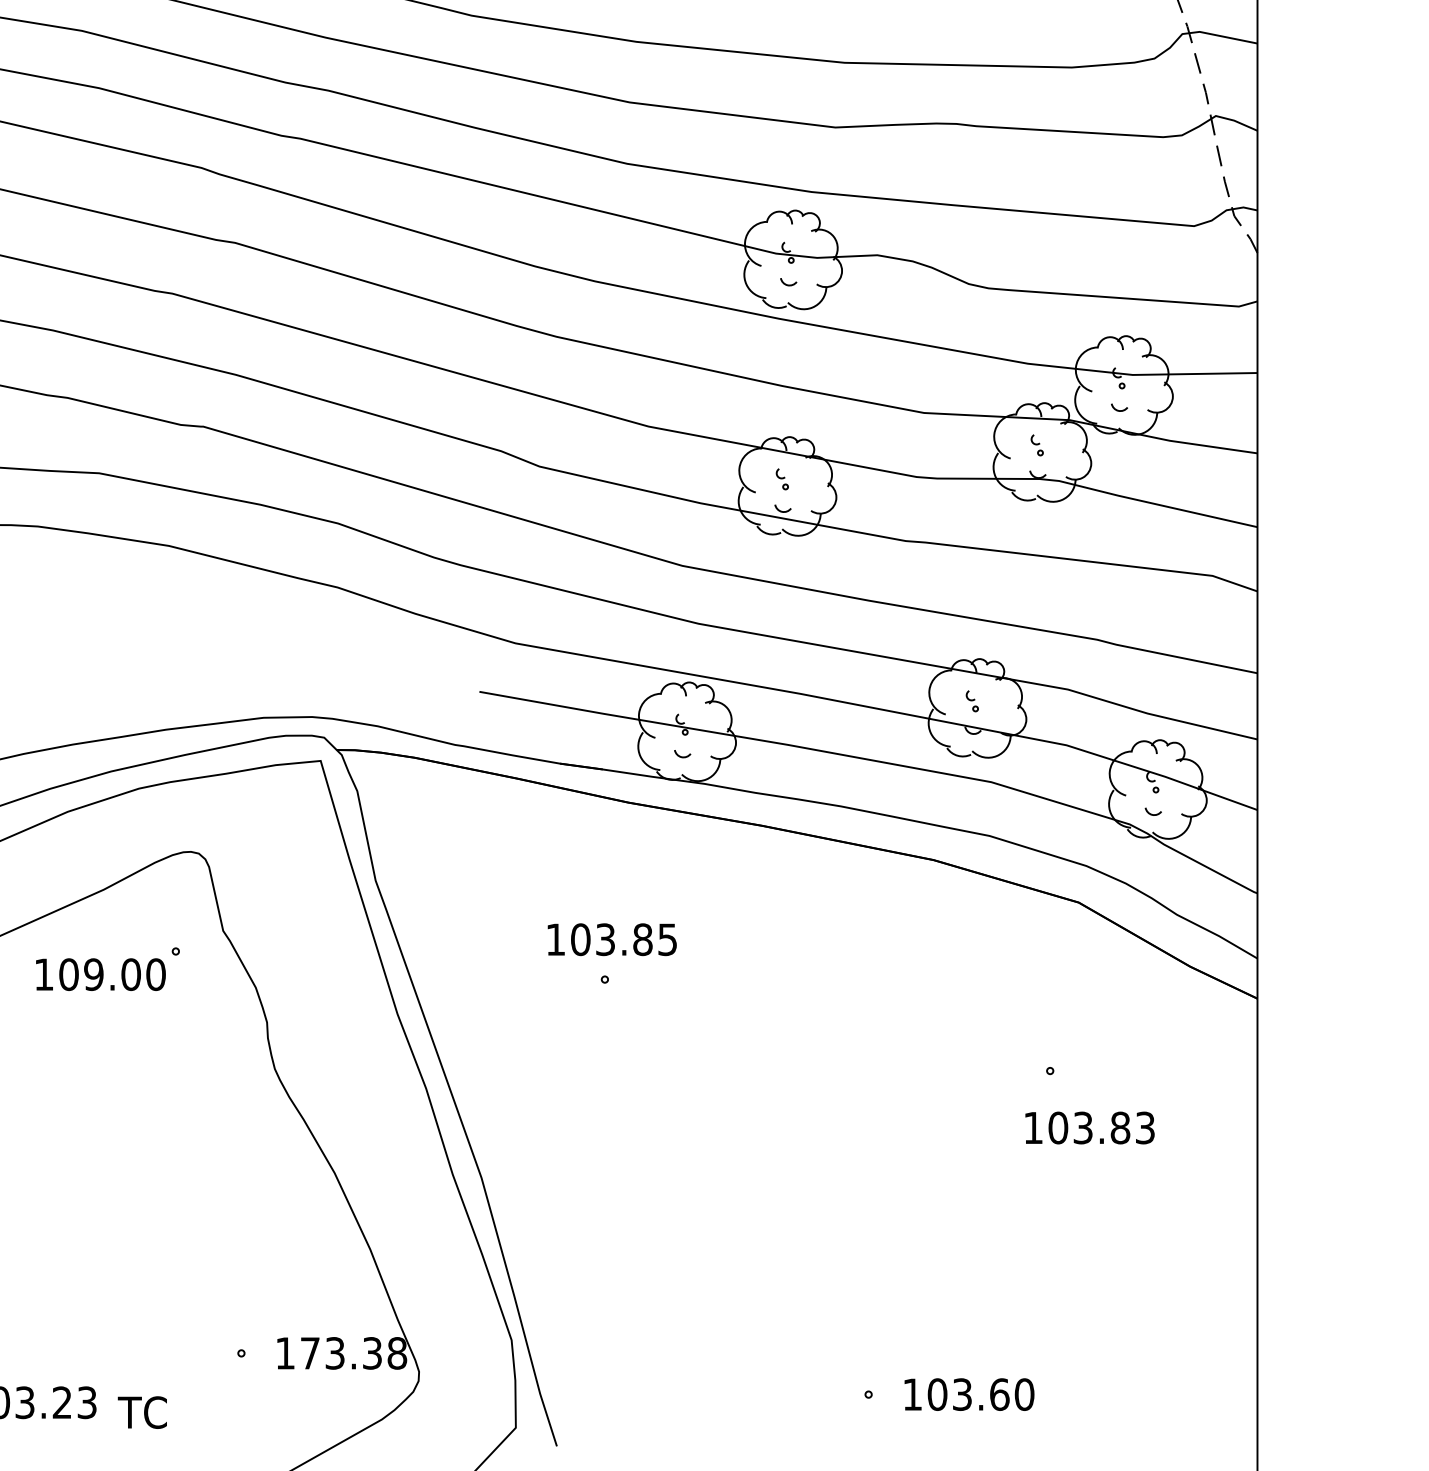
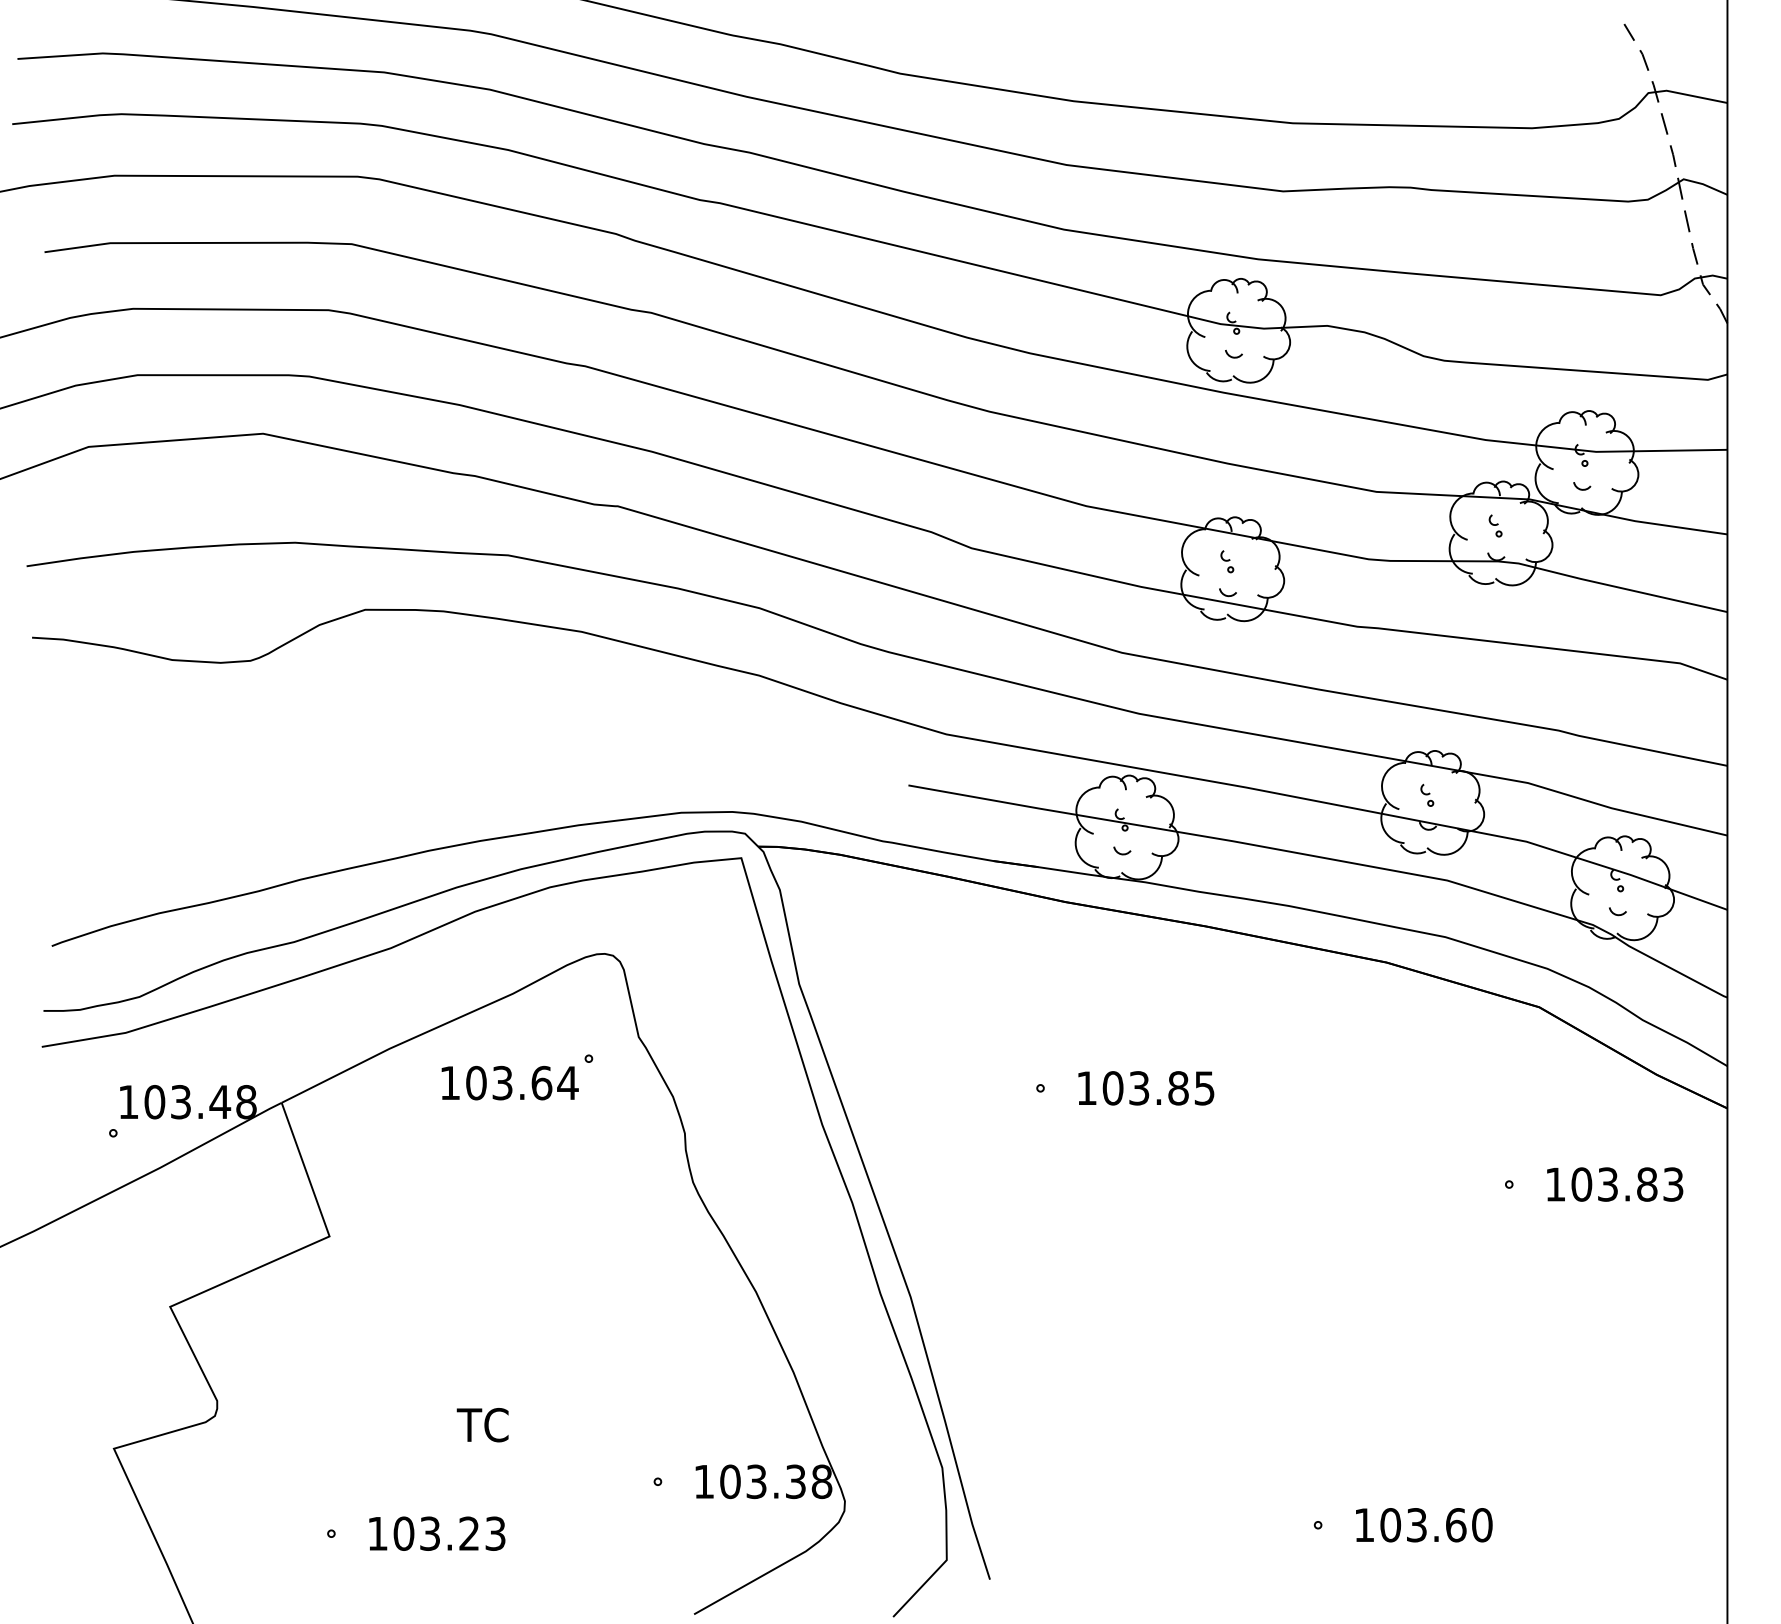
text: (612, 939) -> (1146, 1088), moved
text: (125, 974) -> (535, 1082), 109.00 -> 103.64
text: (1090, 1127) -> (1615, 1184), moved
text: (310, 1353) -> (730, 1481), 173.38 -> 103.38
text: (142, 1412) -> (482, 1425), moved

